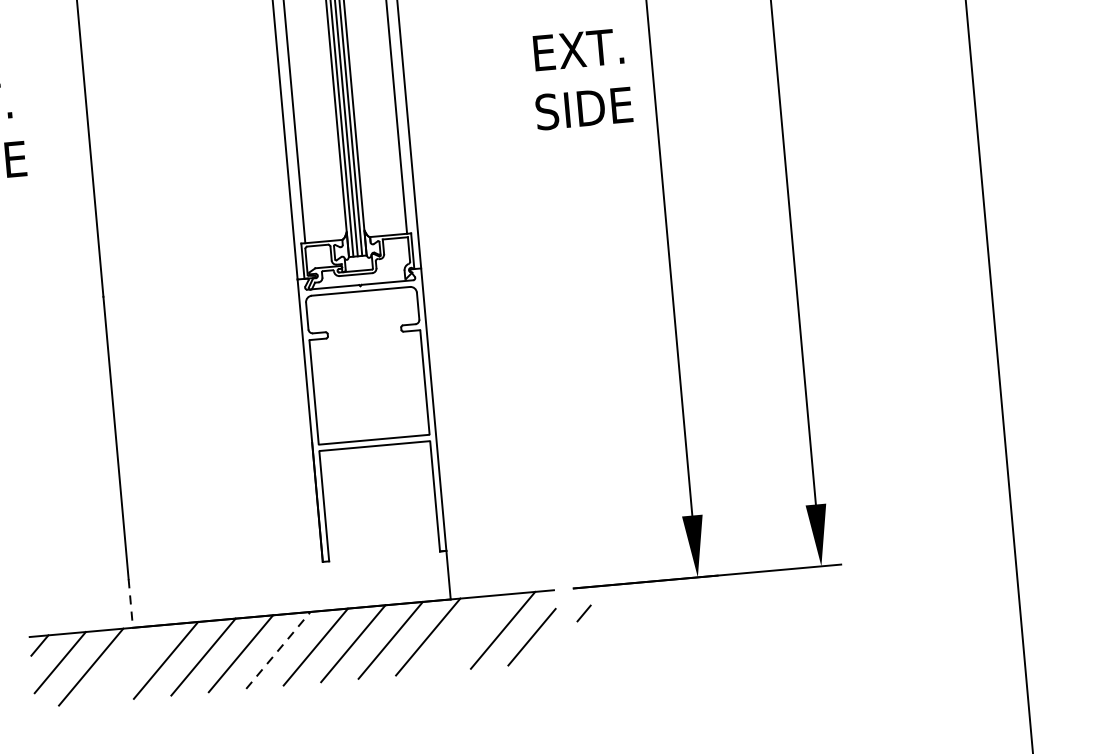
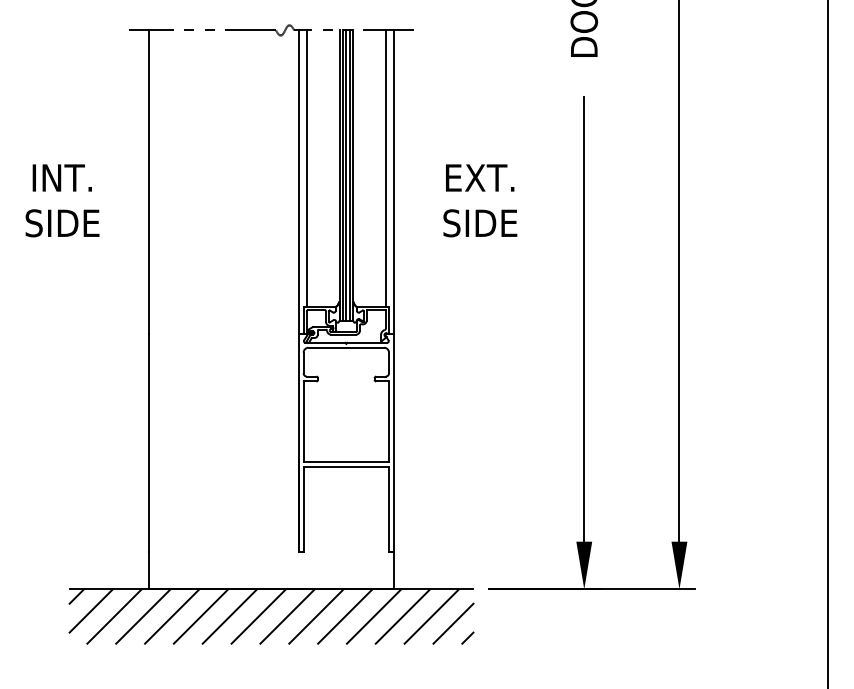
text: (581, 78) -> (480, 200), moved
line: (131, 603) -> (149, 570), dashed -> solid
line: (583, 612) -> (467, 637), moved
line: (465, 633) -> (402, 616), added
line: (279, 650) -> (259, 616), dashed -> solid
line: (128, 663) -> (143, 616), added

